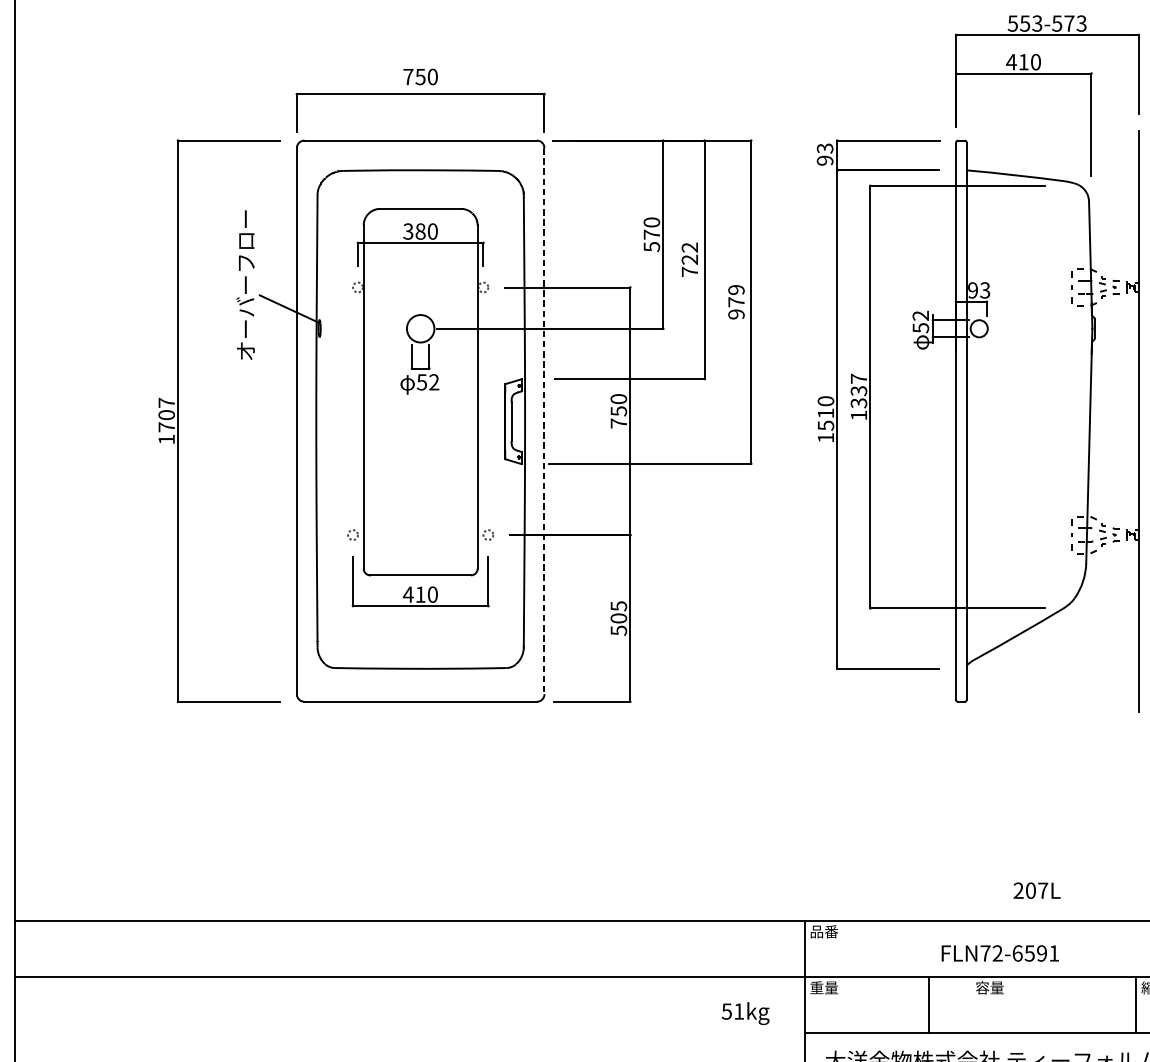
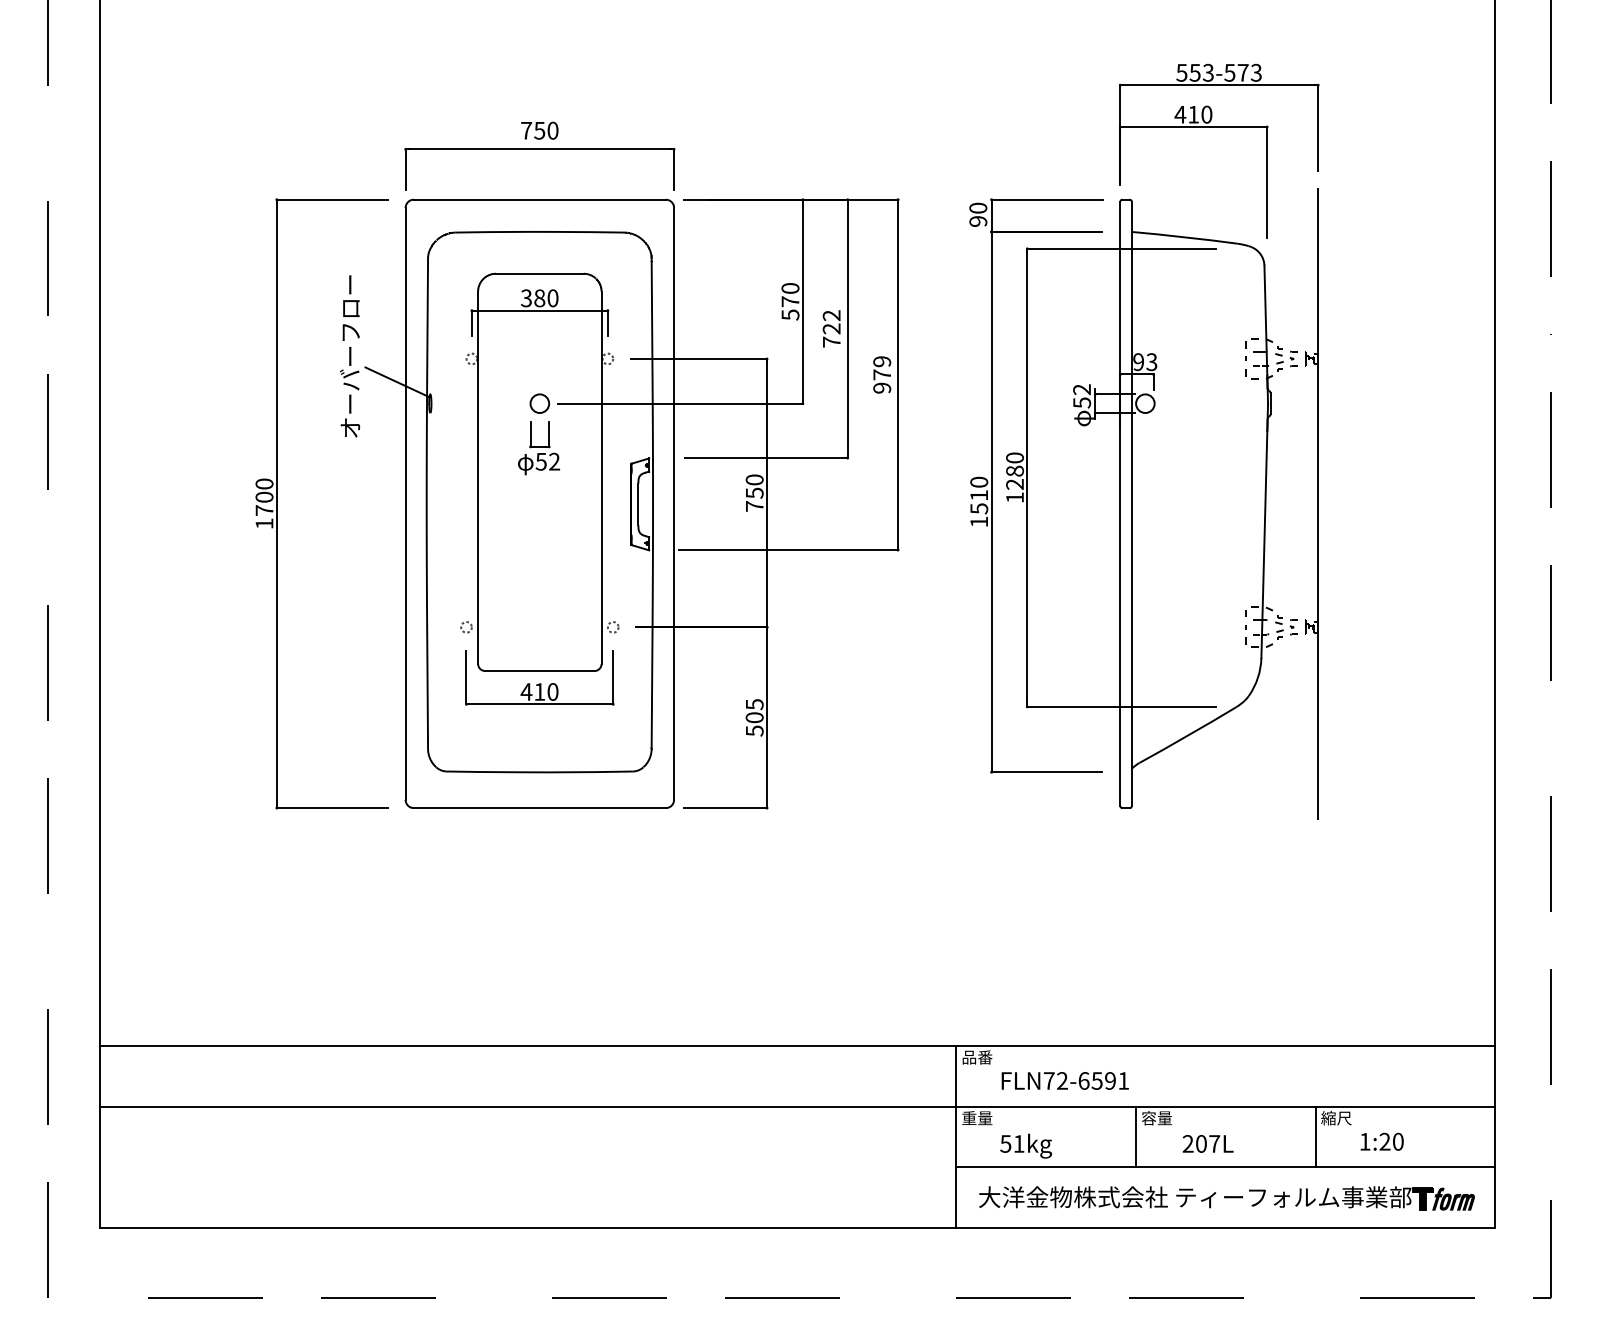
text: (825, 147) -> (978, 207), 93 -> 90
circle: (420, 328) -> (539, 403), size x0.62
text: (858, 391) -> (1014, 471), 1337 -> 1280
text: (166, 402) -> (264, 483), 1707 -> 1700
line: (544, 420) -> (674, 503), dashed -> solid
text: (1036, 890) -> (1207, 1143), moved
text: (999, 953) -> (1064, 1080), moved
line: (929, 1004) -> (1136, 1136), moved
text: (745, 1013) -> (1025, 1145), moved

